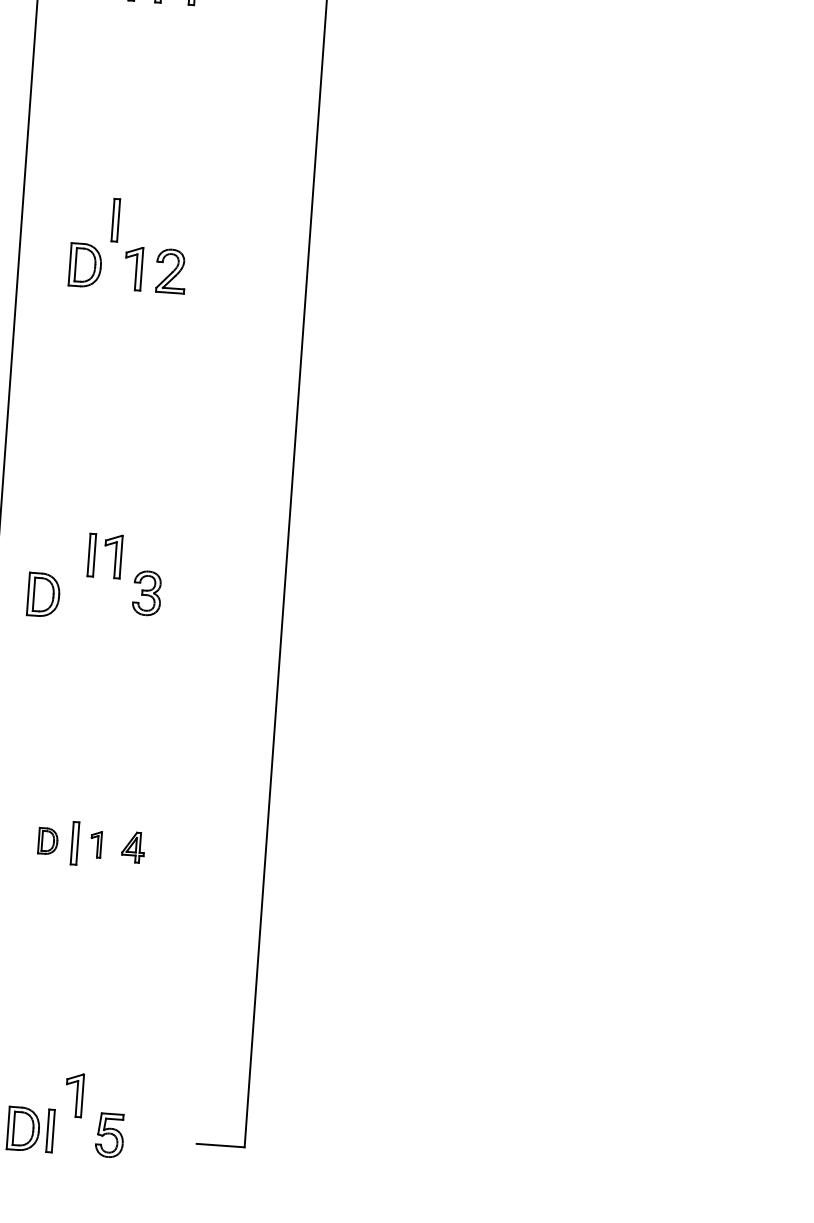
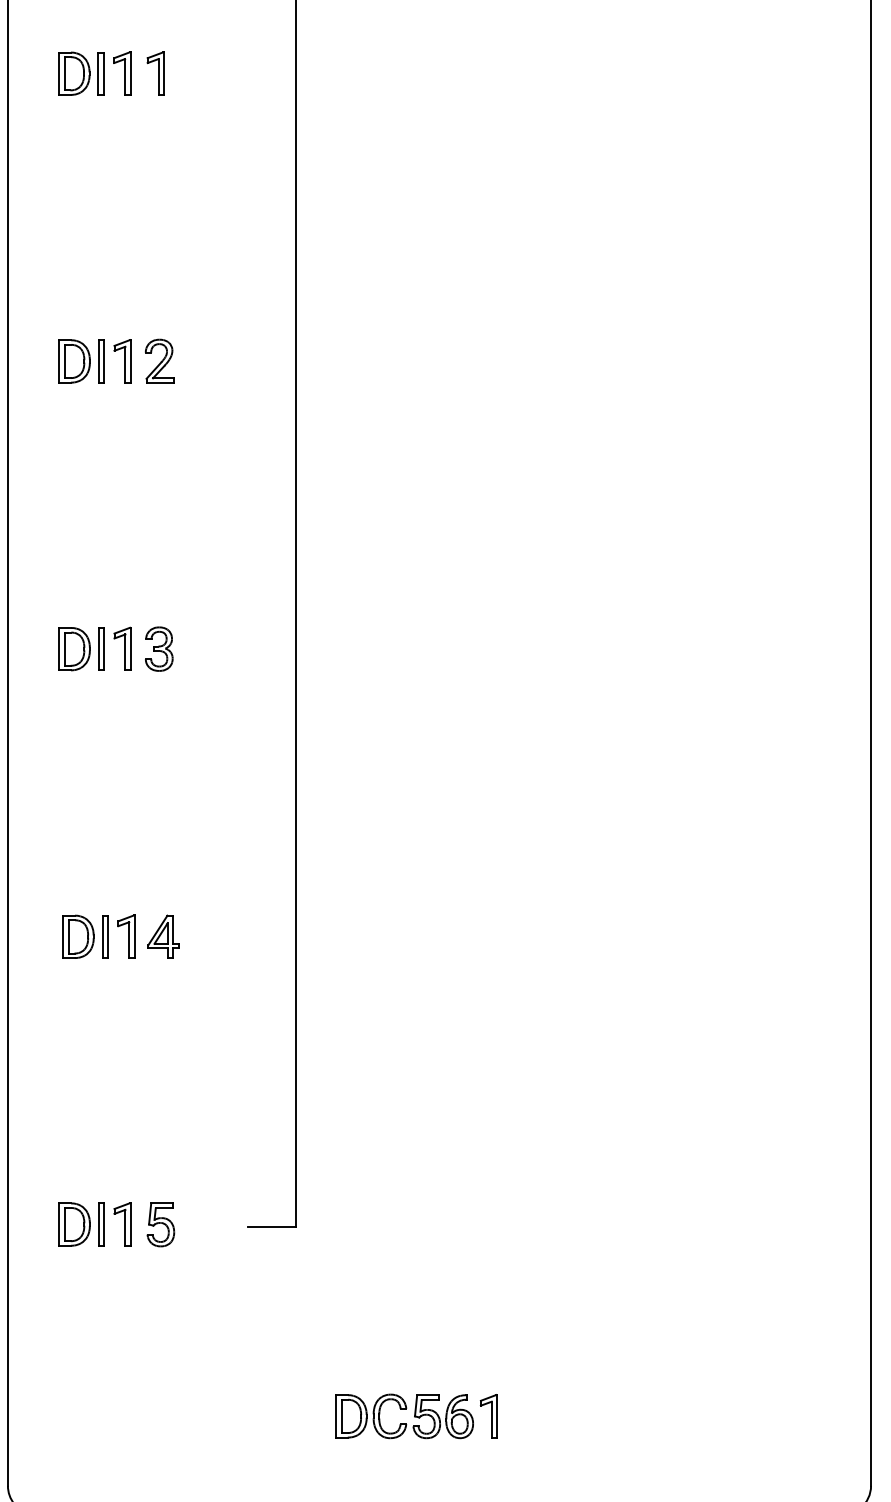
part: (115, 220) -> (101, 361), moved
part: (147, 592) -> (159, 648), moved
part: (43, 595) -> (74, 649), moved
part: (48, 841) -> (78, 936), size x1.67
part: (96, 844) -> (126, 936), size x1.67
part: (133, 847) -> (163, 936), size x1.43
part: (74, 1095) -> (122, 1224), moved

